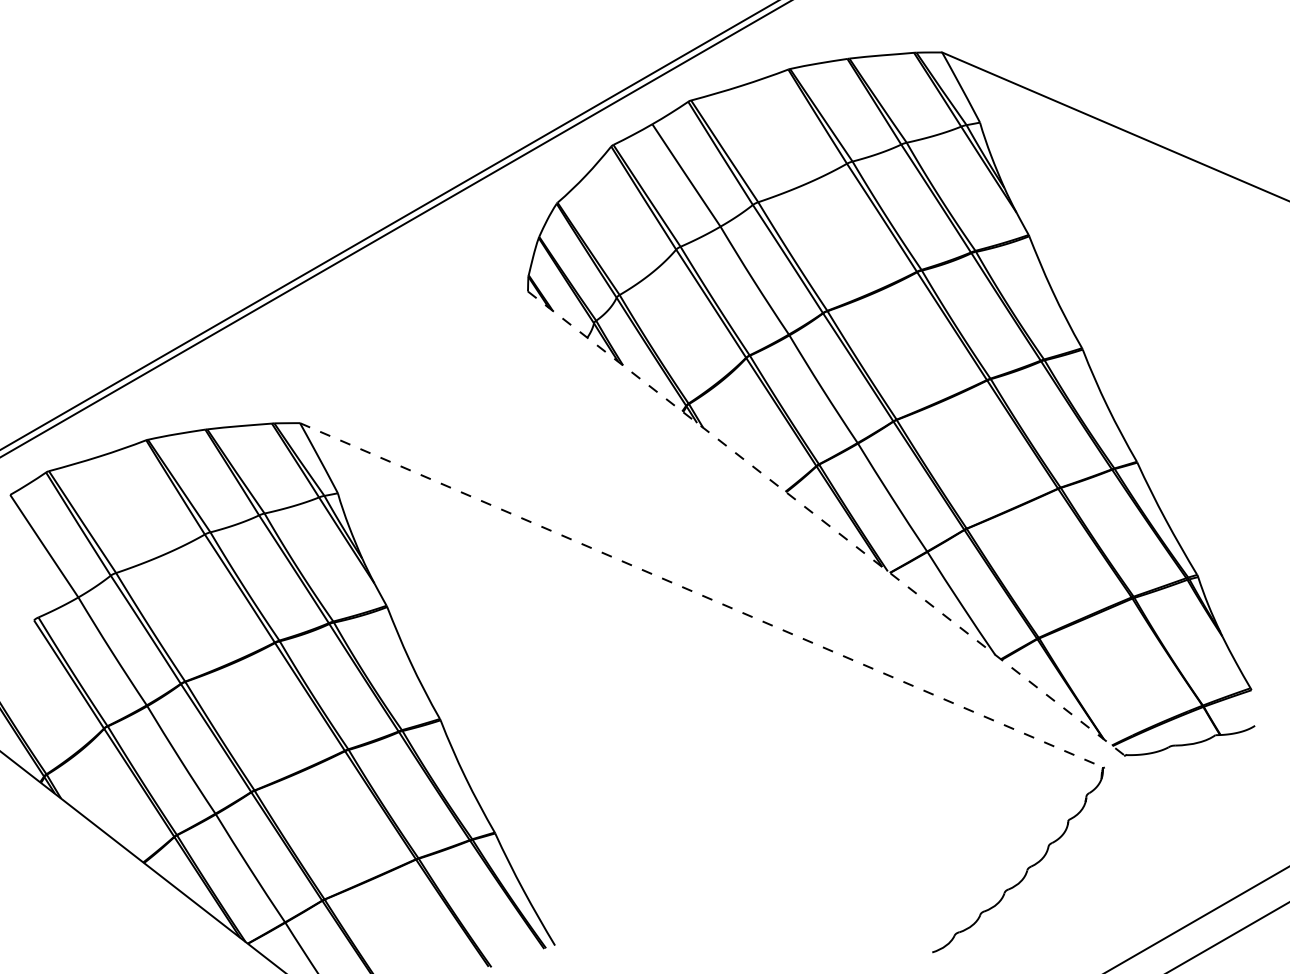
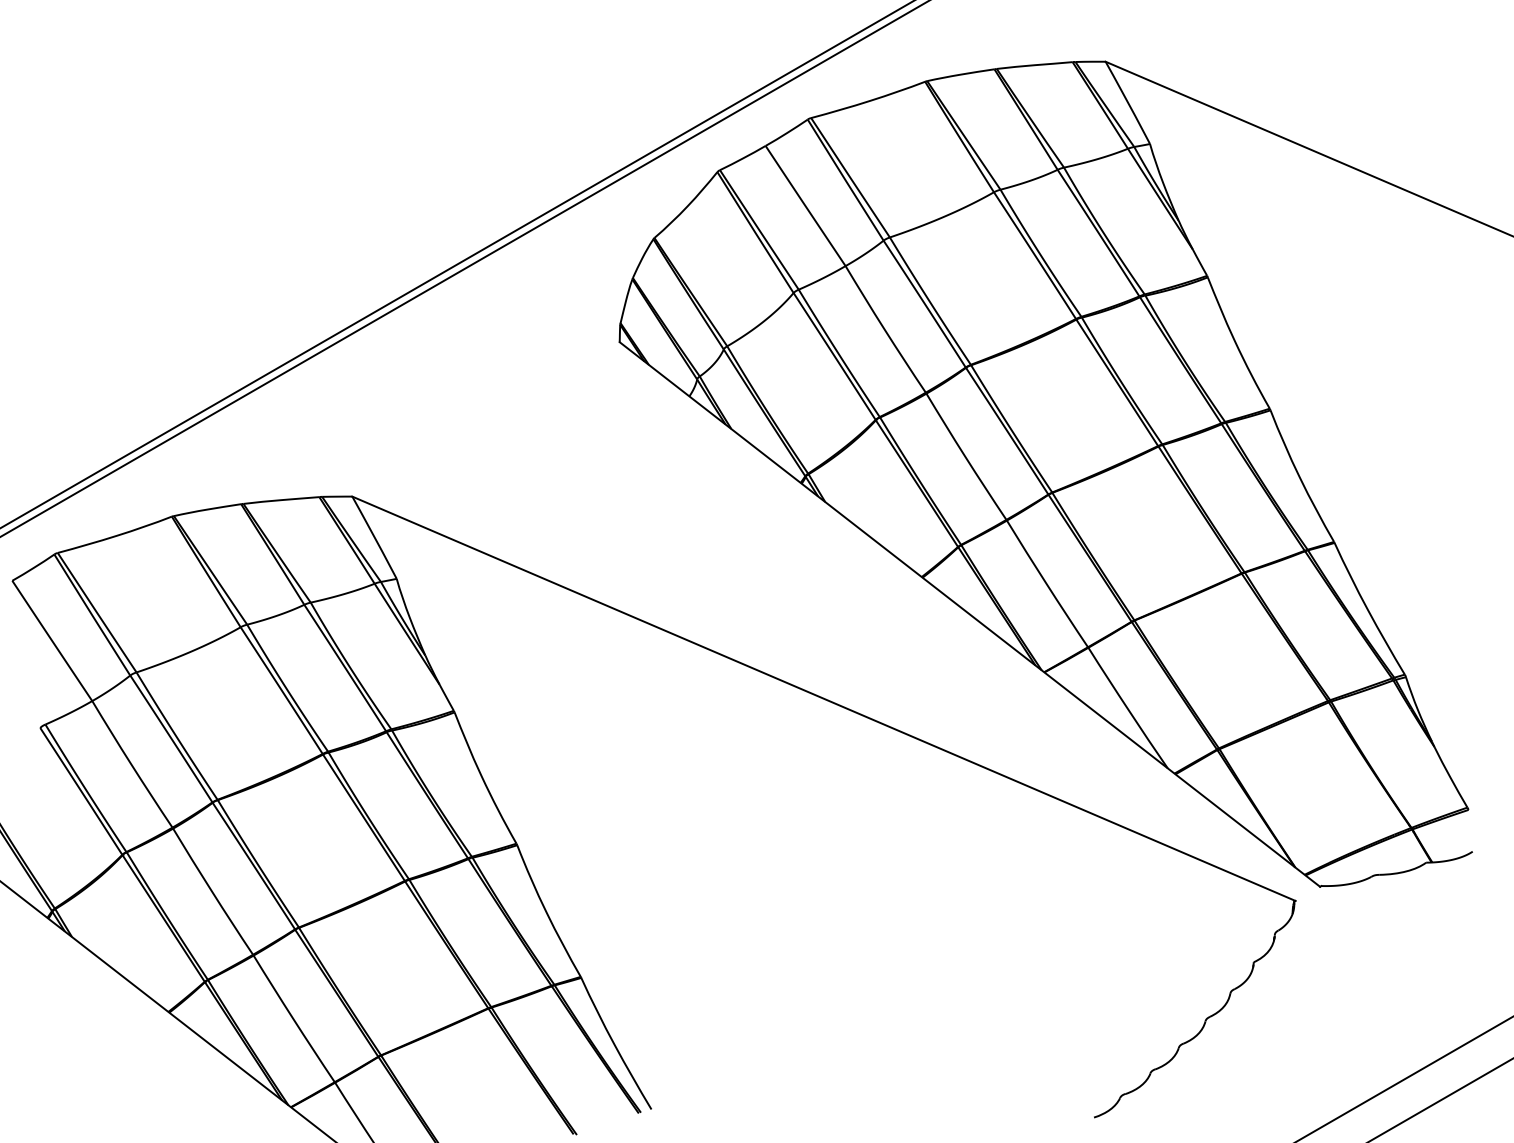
line: (826, 523) -> (969, 614), dashed -> solid
line: (702, 595) -> (824, 698), dashed -> solid

